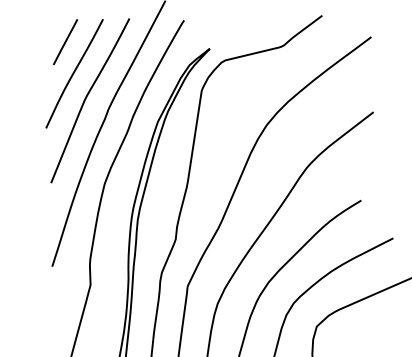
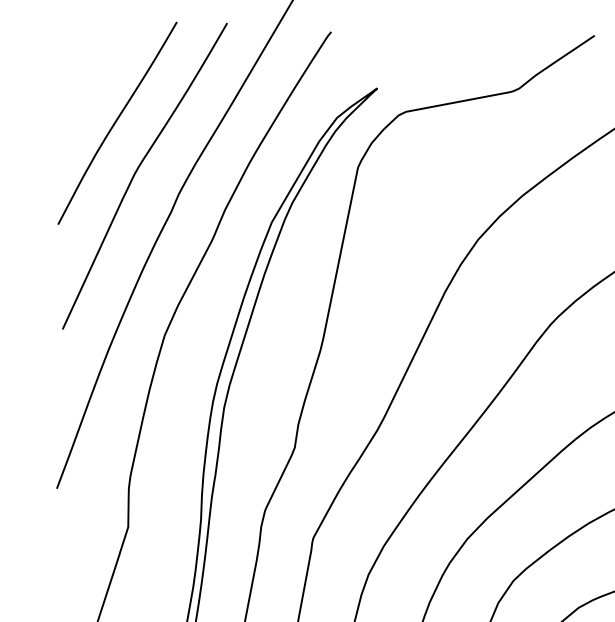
line: (65, 42) -> (103, 62), removed

